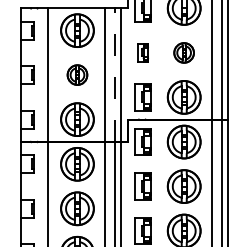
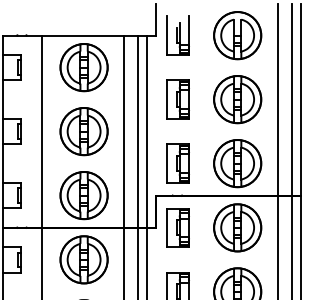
part: (142, 52) -> (177, 98), size x1.43
part: (183, 52) -> (236, 98), size x1.67
part: (77, 74) -> (84, 130), size x1.67
line: (114, 75) -> (137, 132), dashed -> solid

